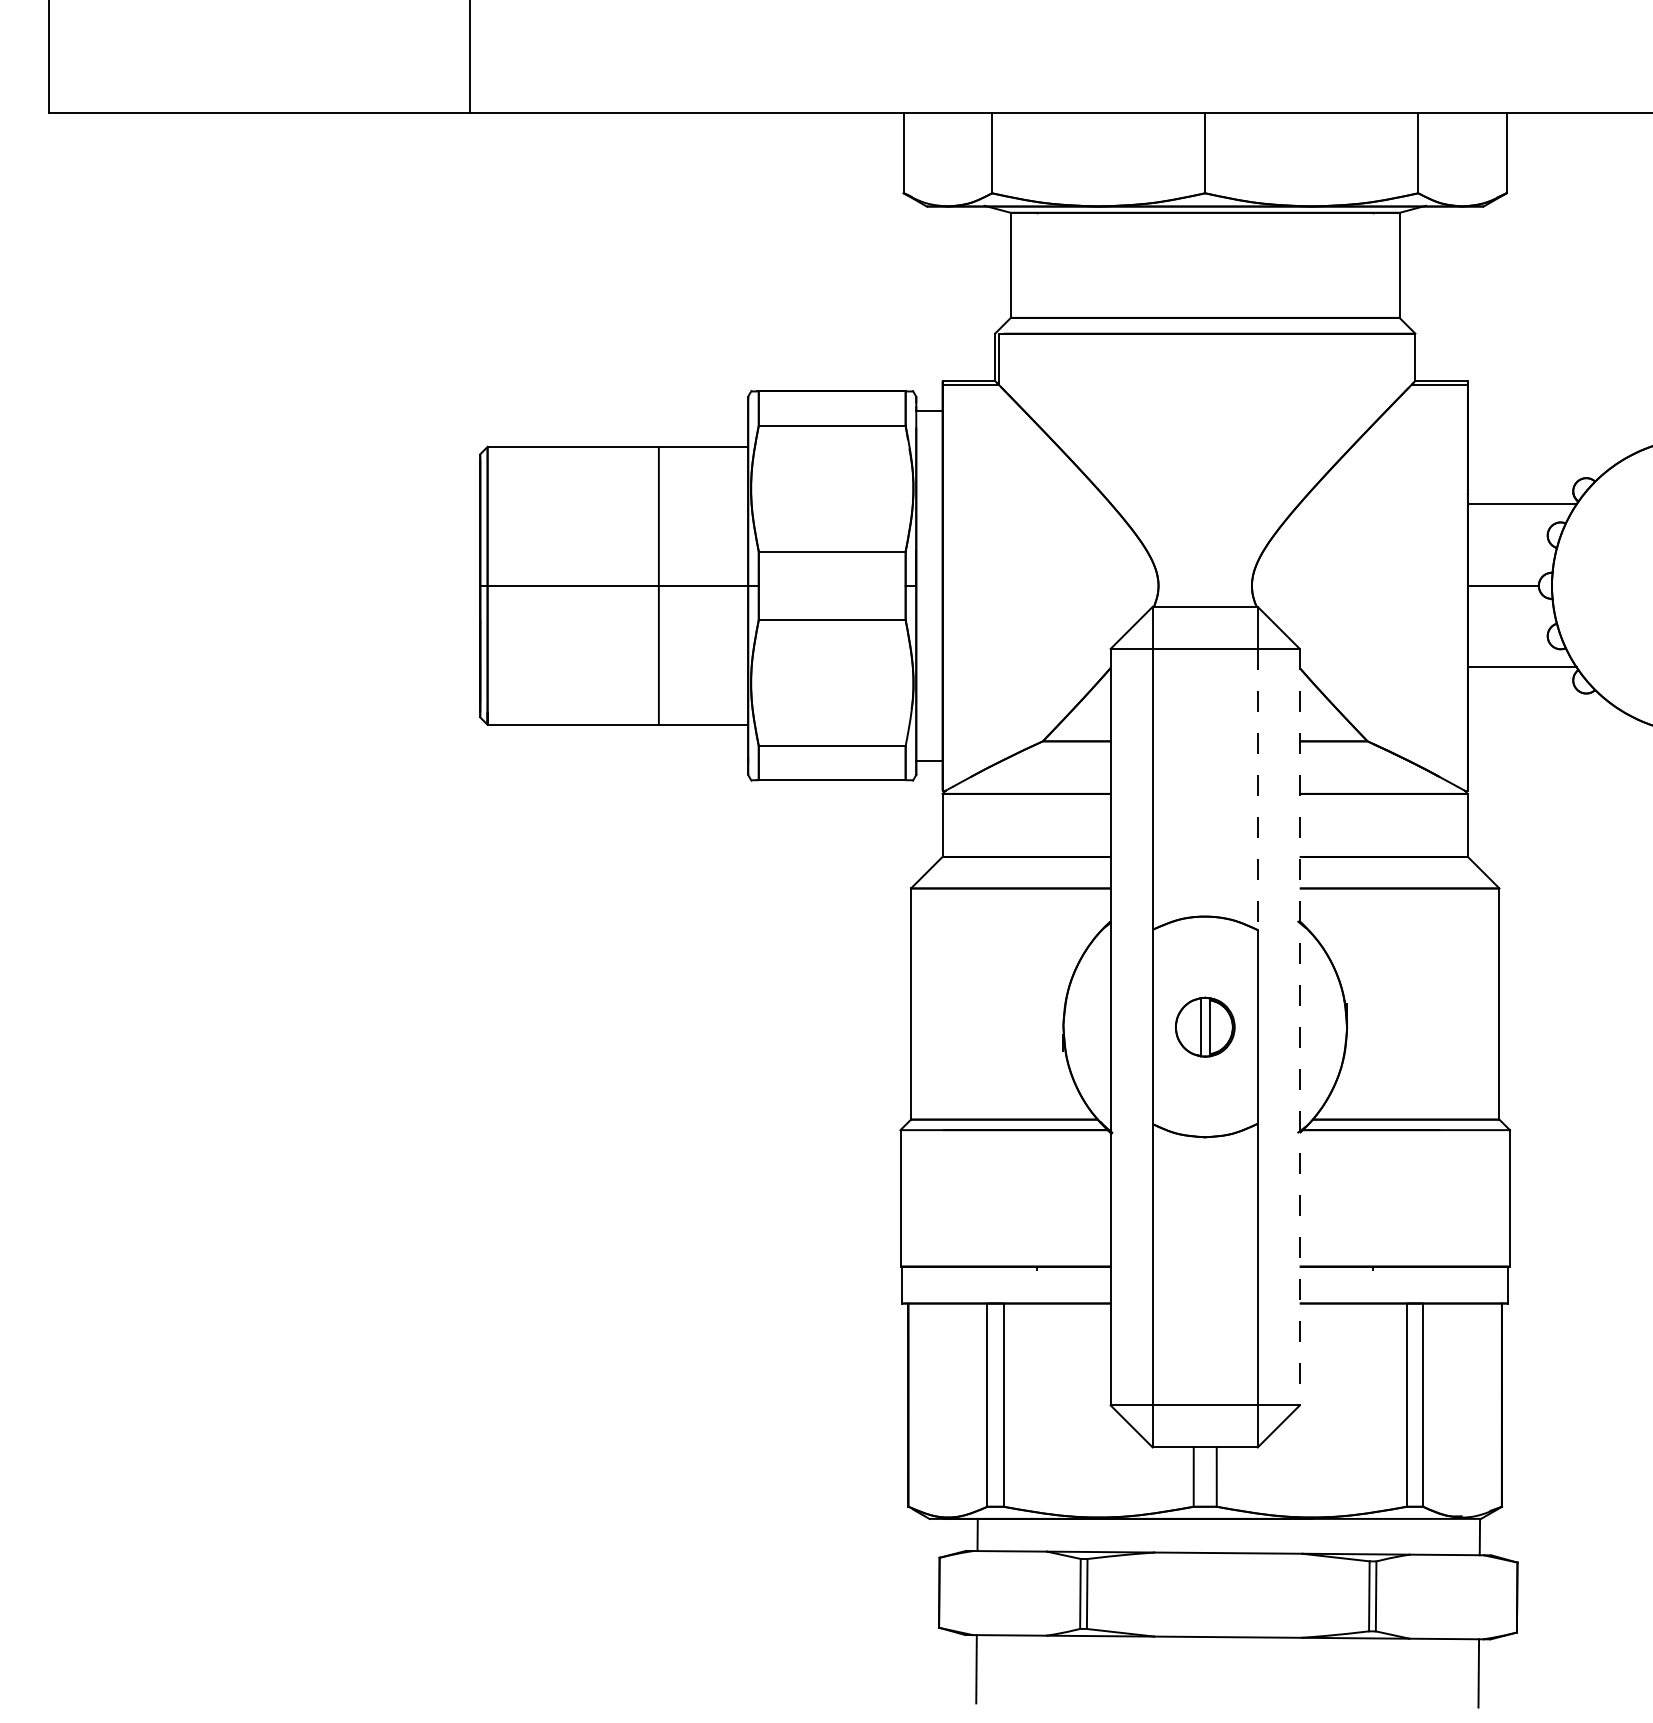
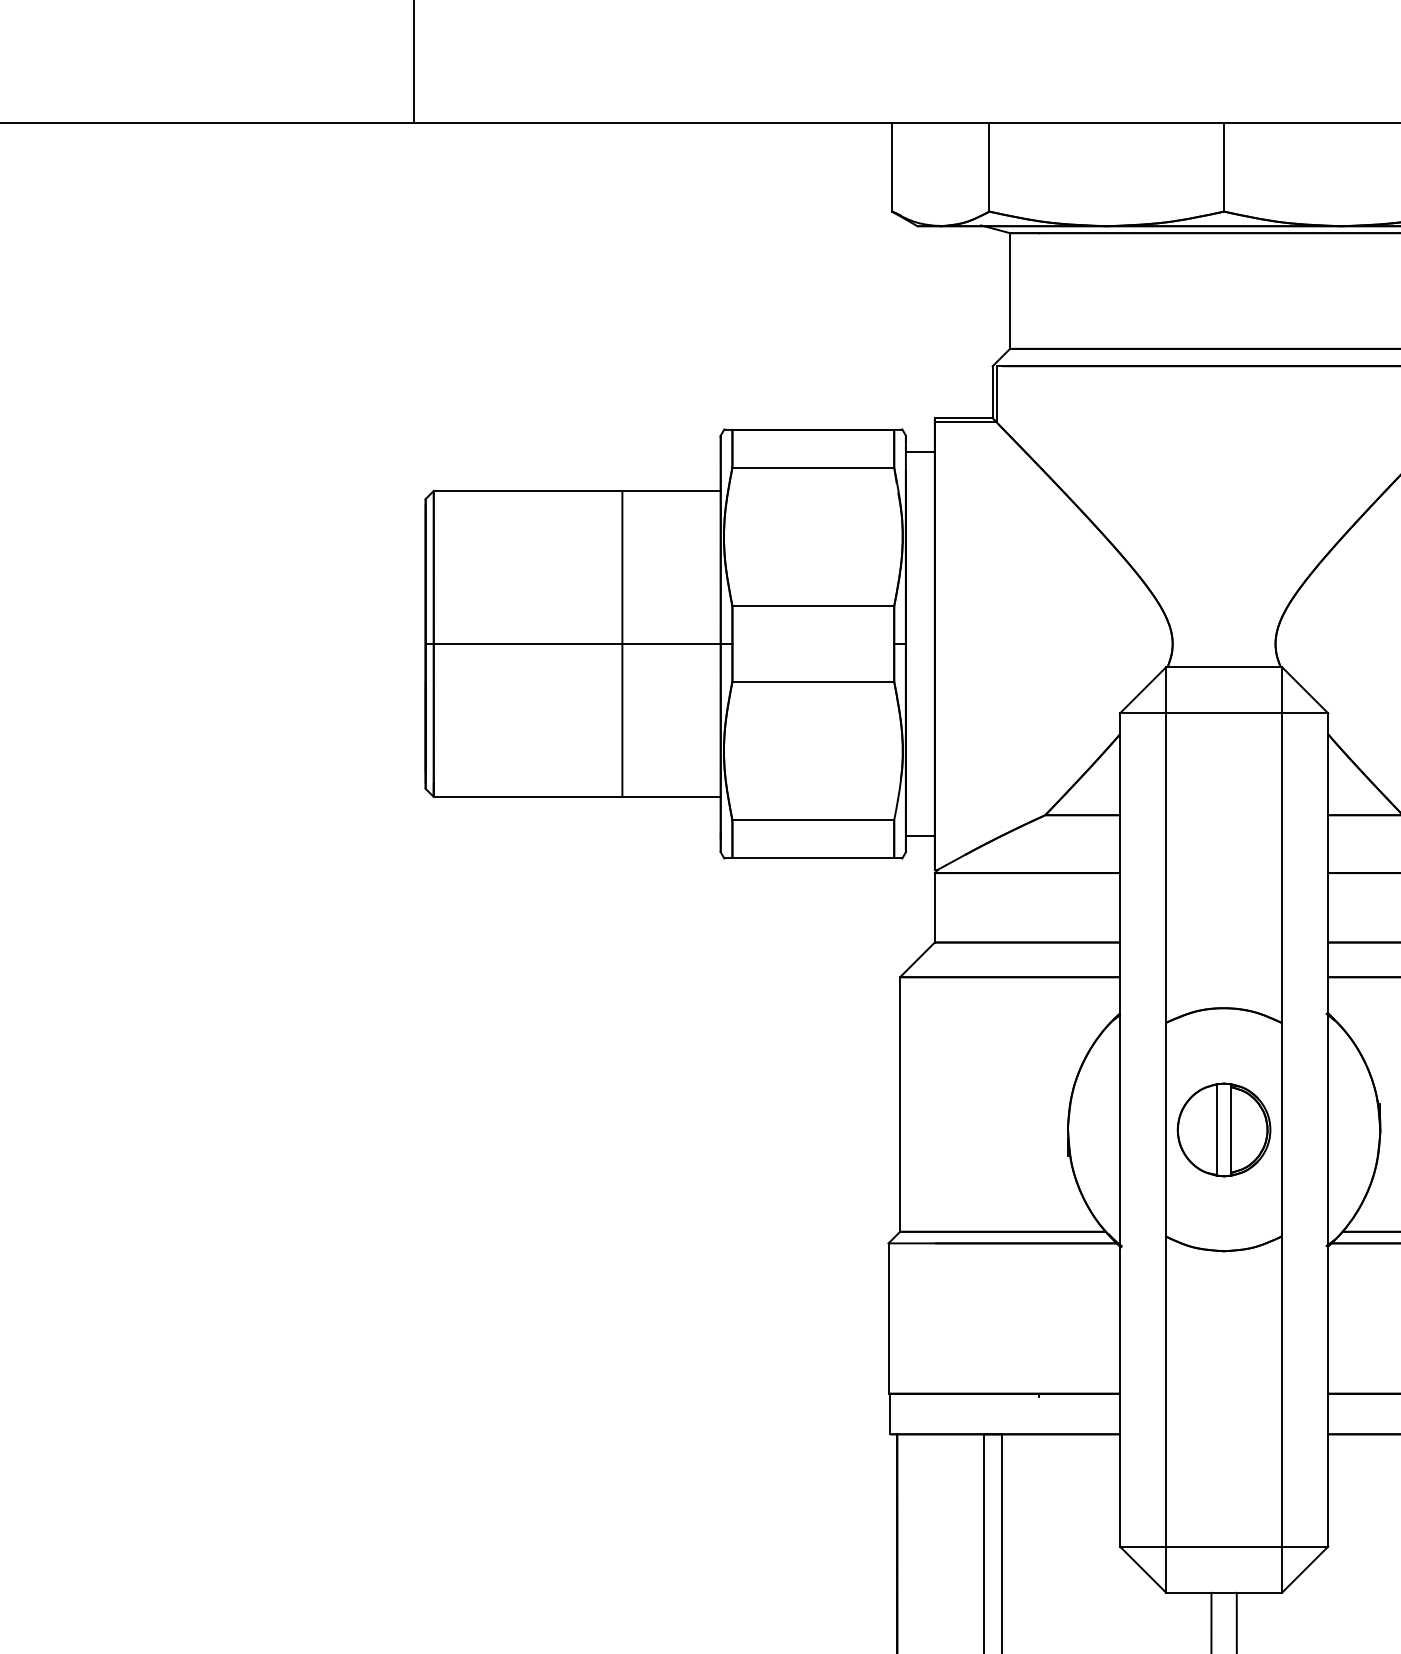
line: (1257, 789) -> (1281, 868), dashed -> solid
part: (1205, 1027) -> (1224, 1130), size x1.43
line: (1299, 1027) -> (1327, 1130), dashed -> solid

